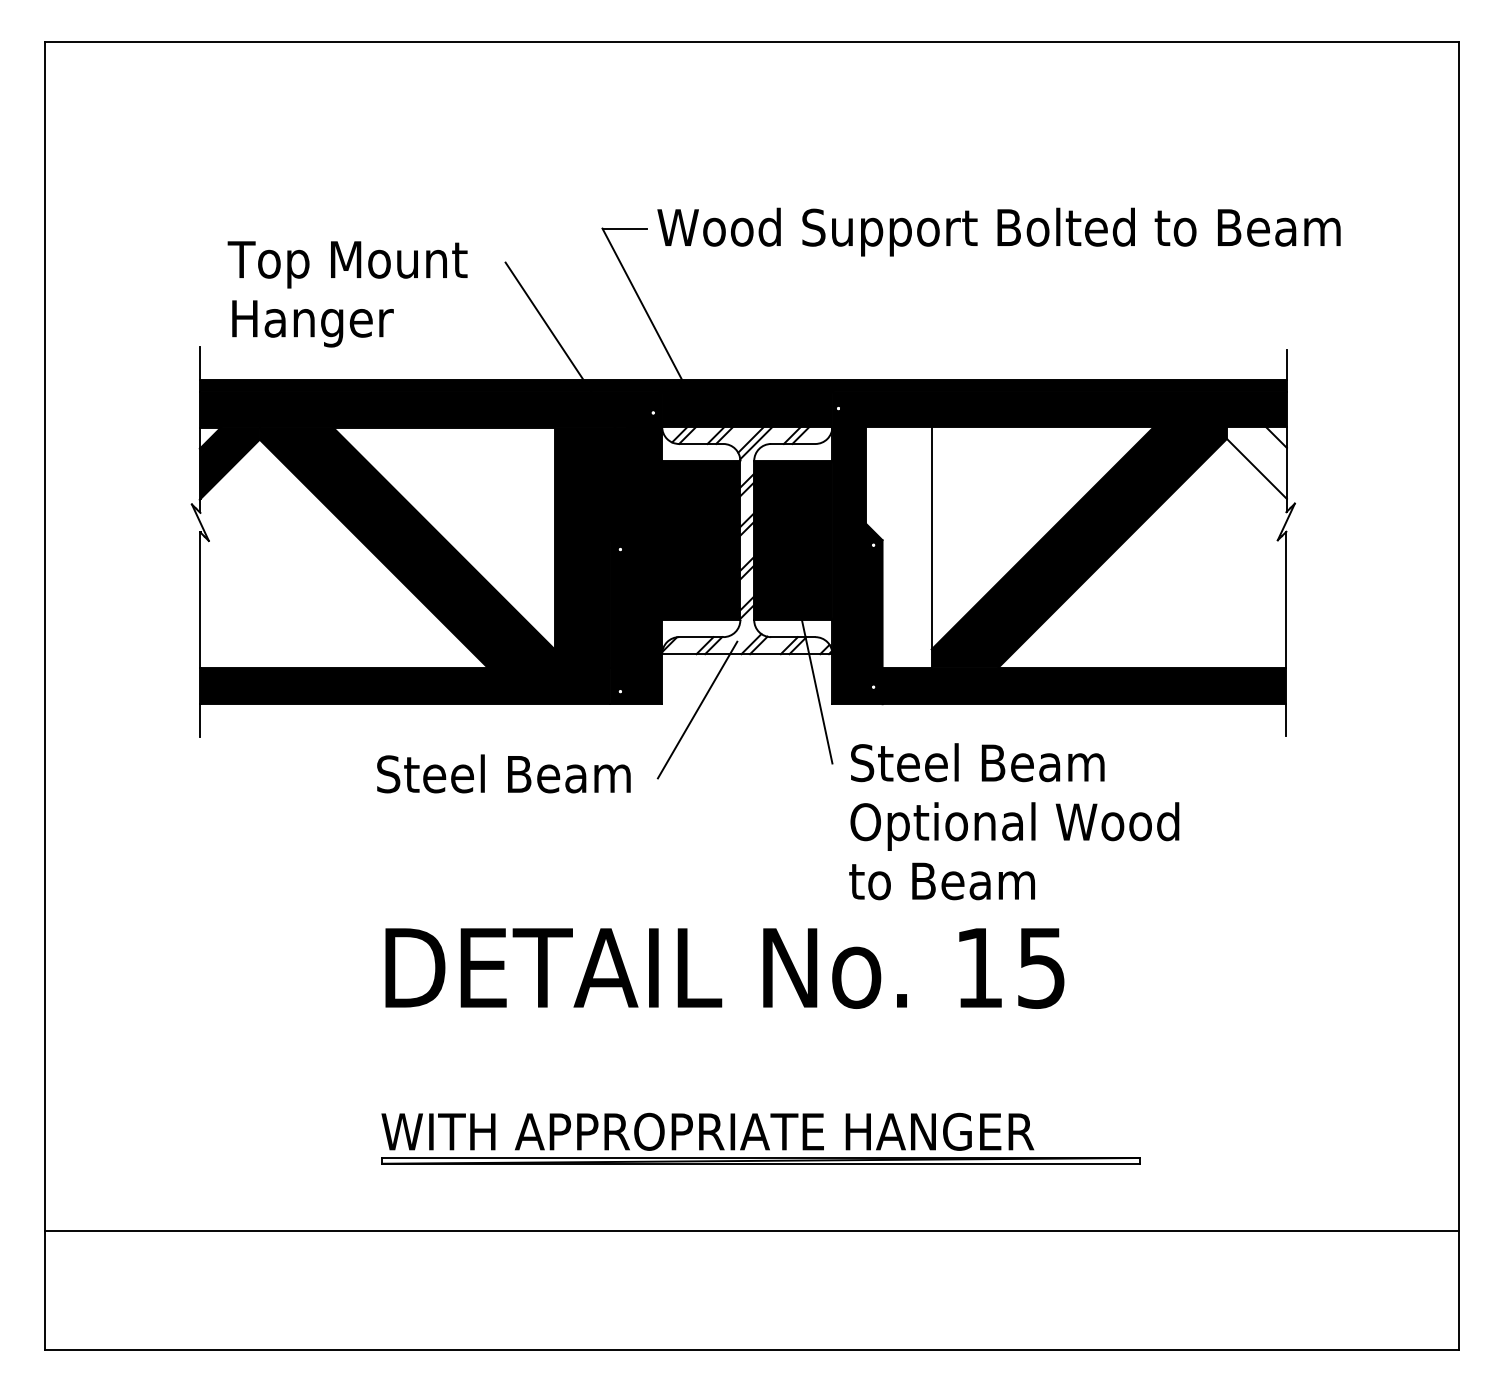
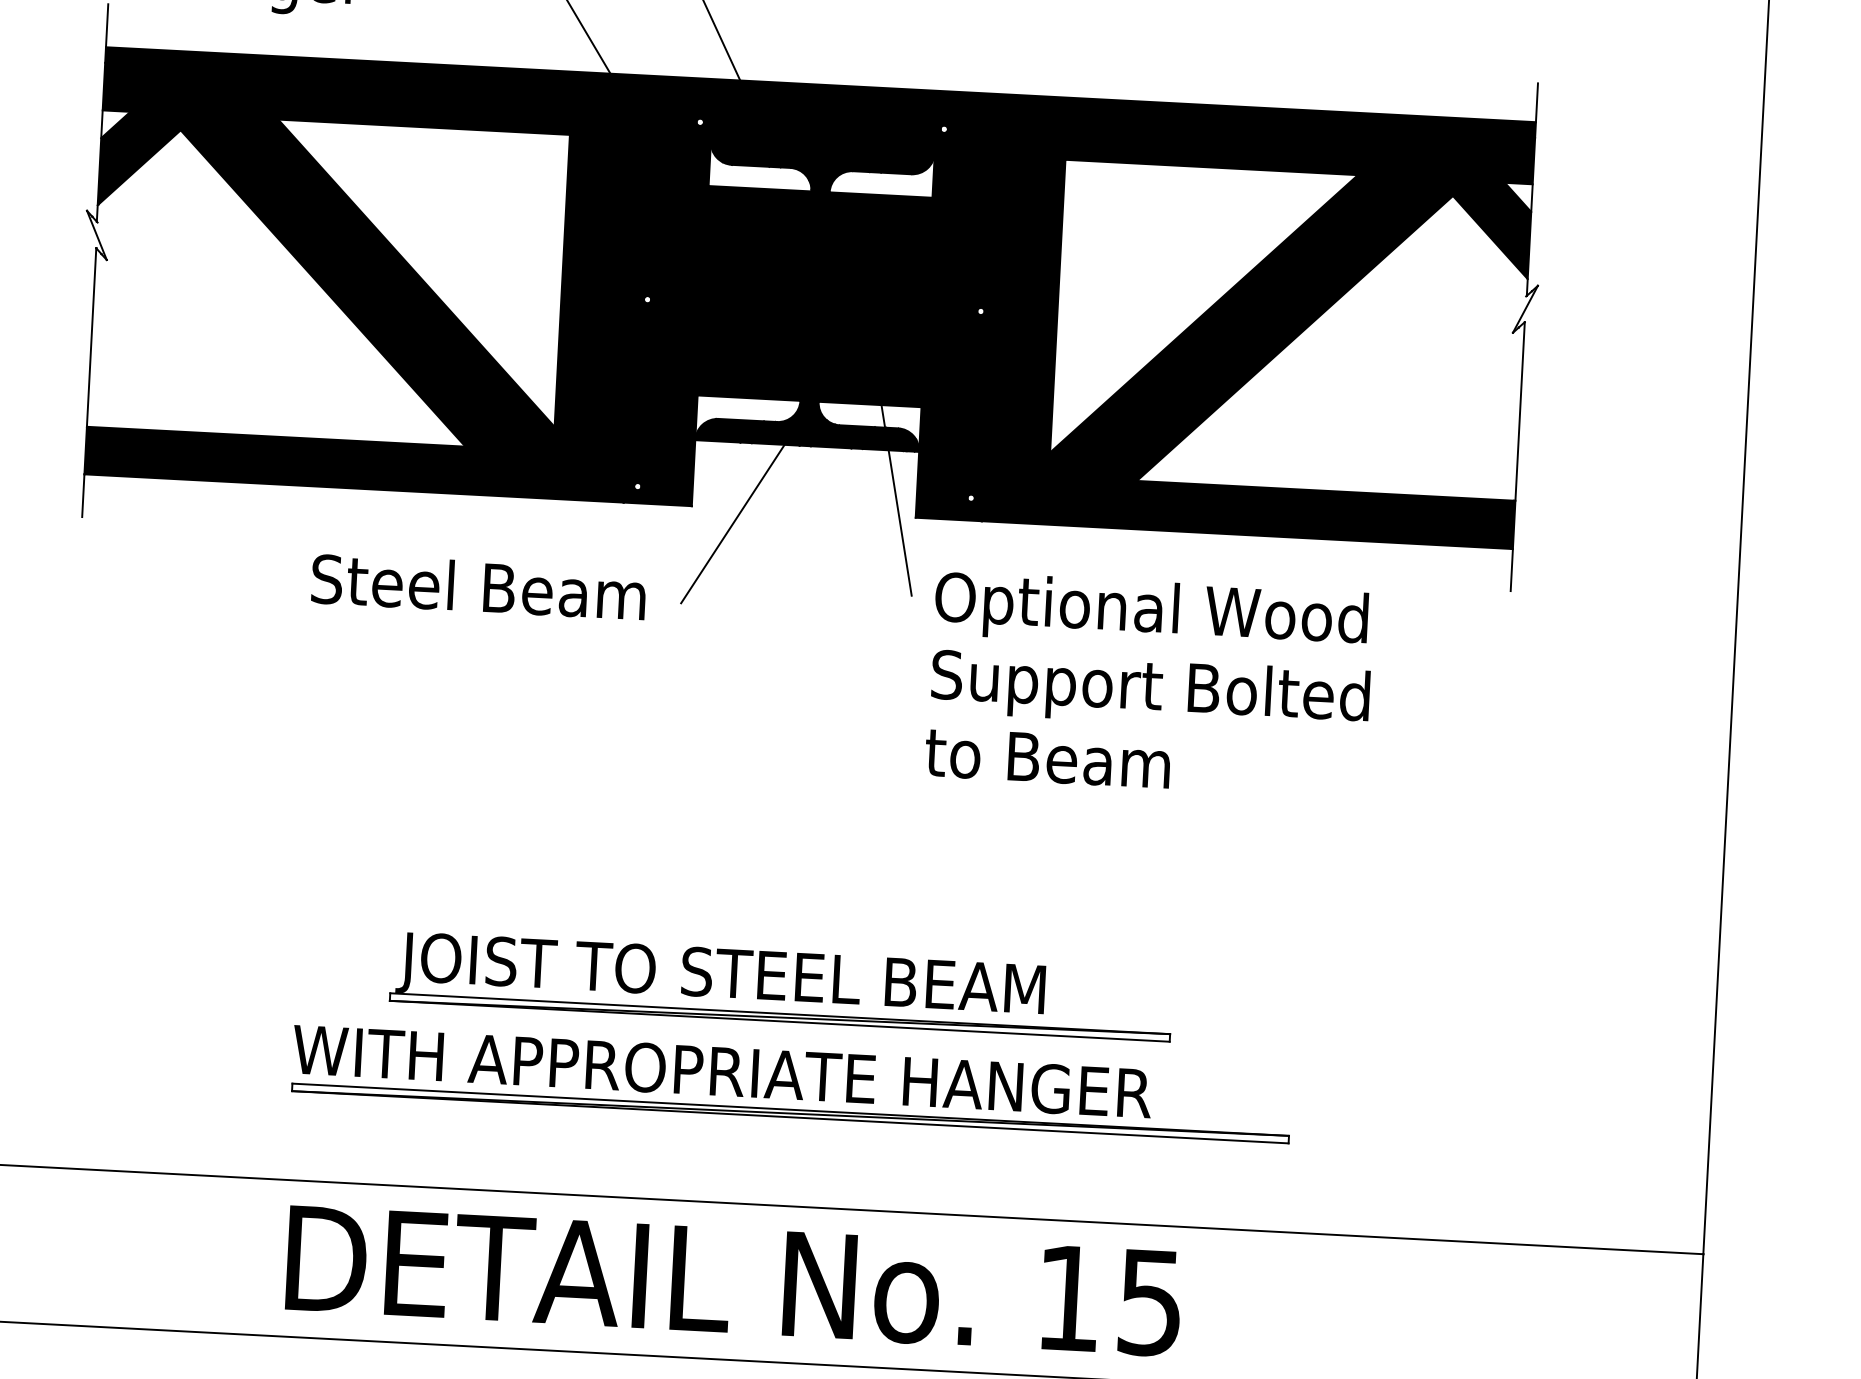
fill: (1256, 462) -> (1490, 229), added
fill: (747, 540) -> (815, 296), added
fill: (898, 546) -> (1013, 314), added
text: (1014, 767) -> (1150, 613), Steel Beam -> Optional Wood
text: (1016, 826) -> (1149, 691), Optional Wood -> Support Bolted
text: (724, 968) -> (733, 1281), moved
part: (749, 1065) -> (781, 987), added

